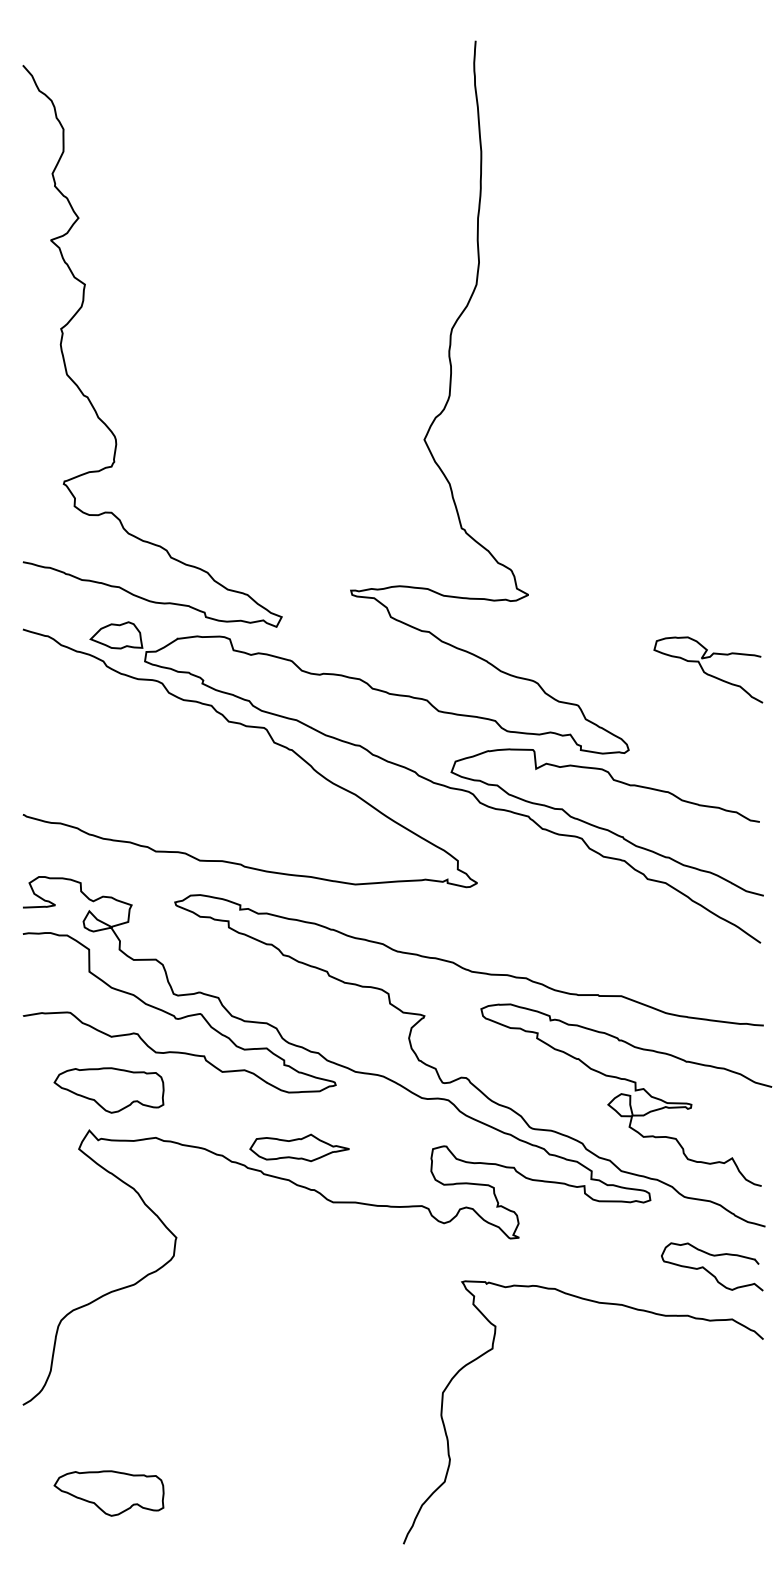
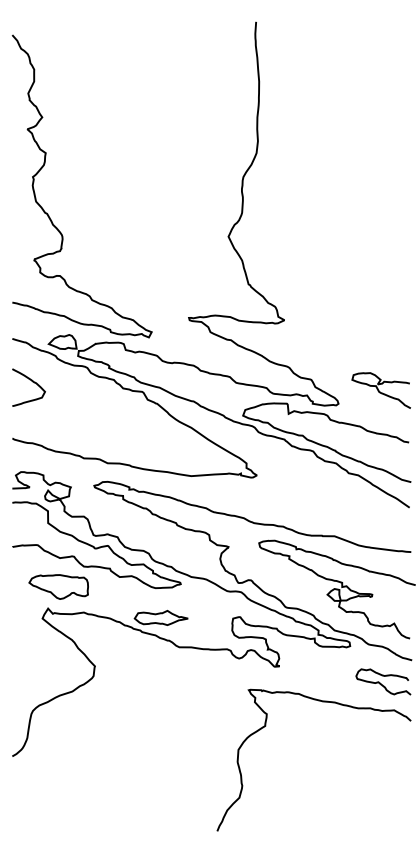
curve: (704, 669) -> (379, 390), moved
curve: (60, 710) -> (32, 382), added
part: (108, 1492) -> (58, 803), removed

